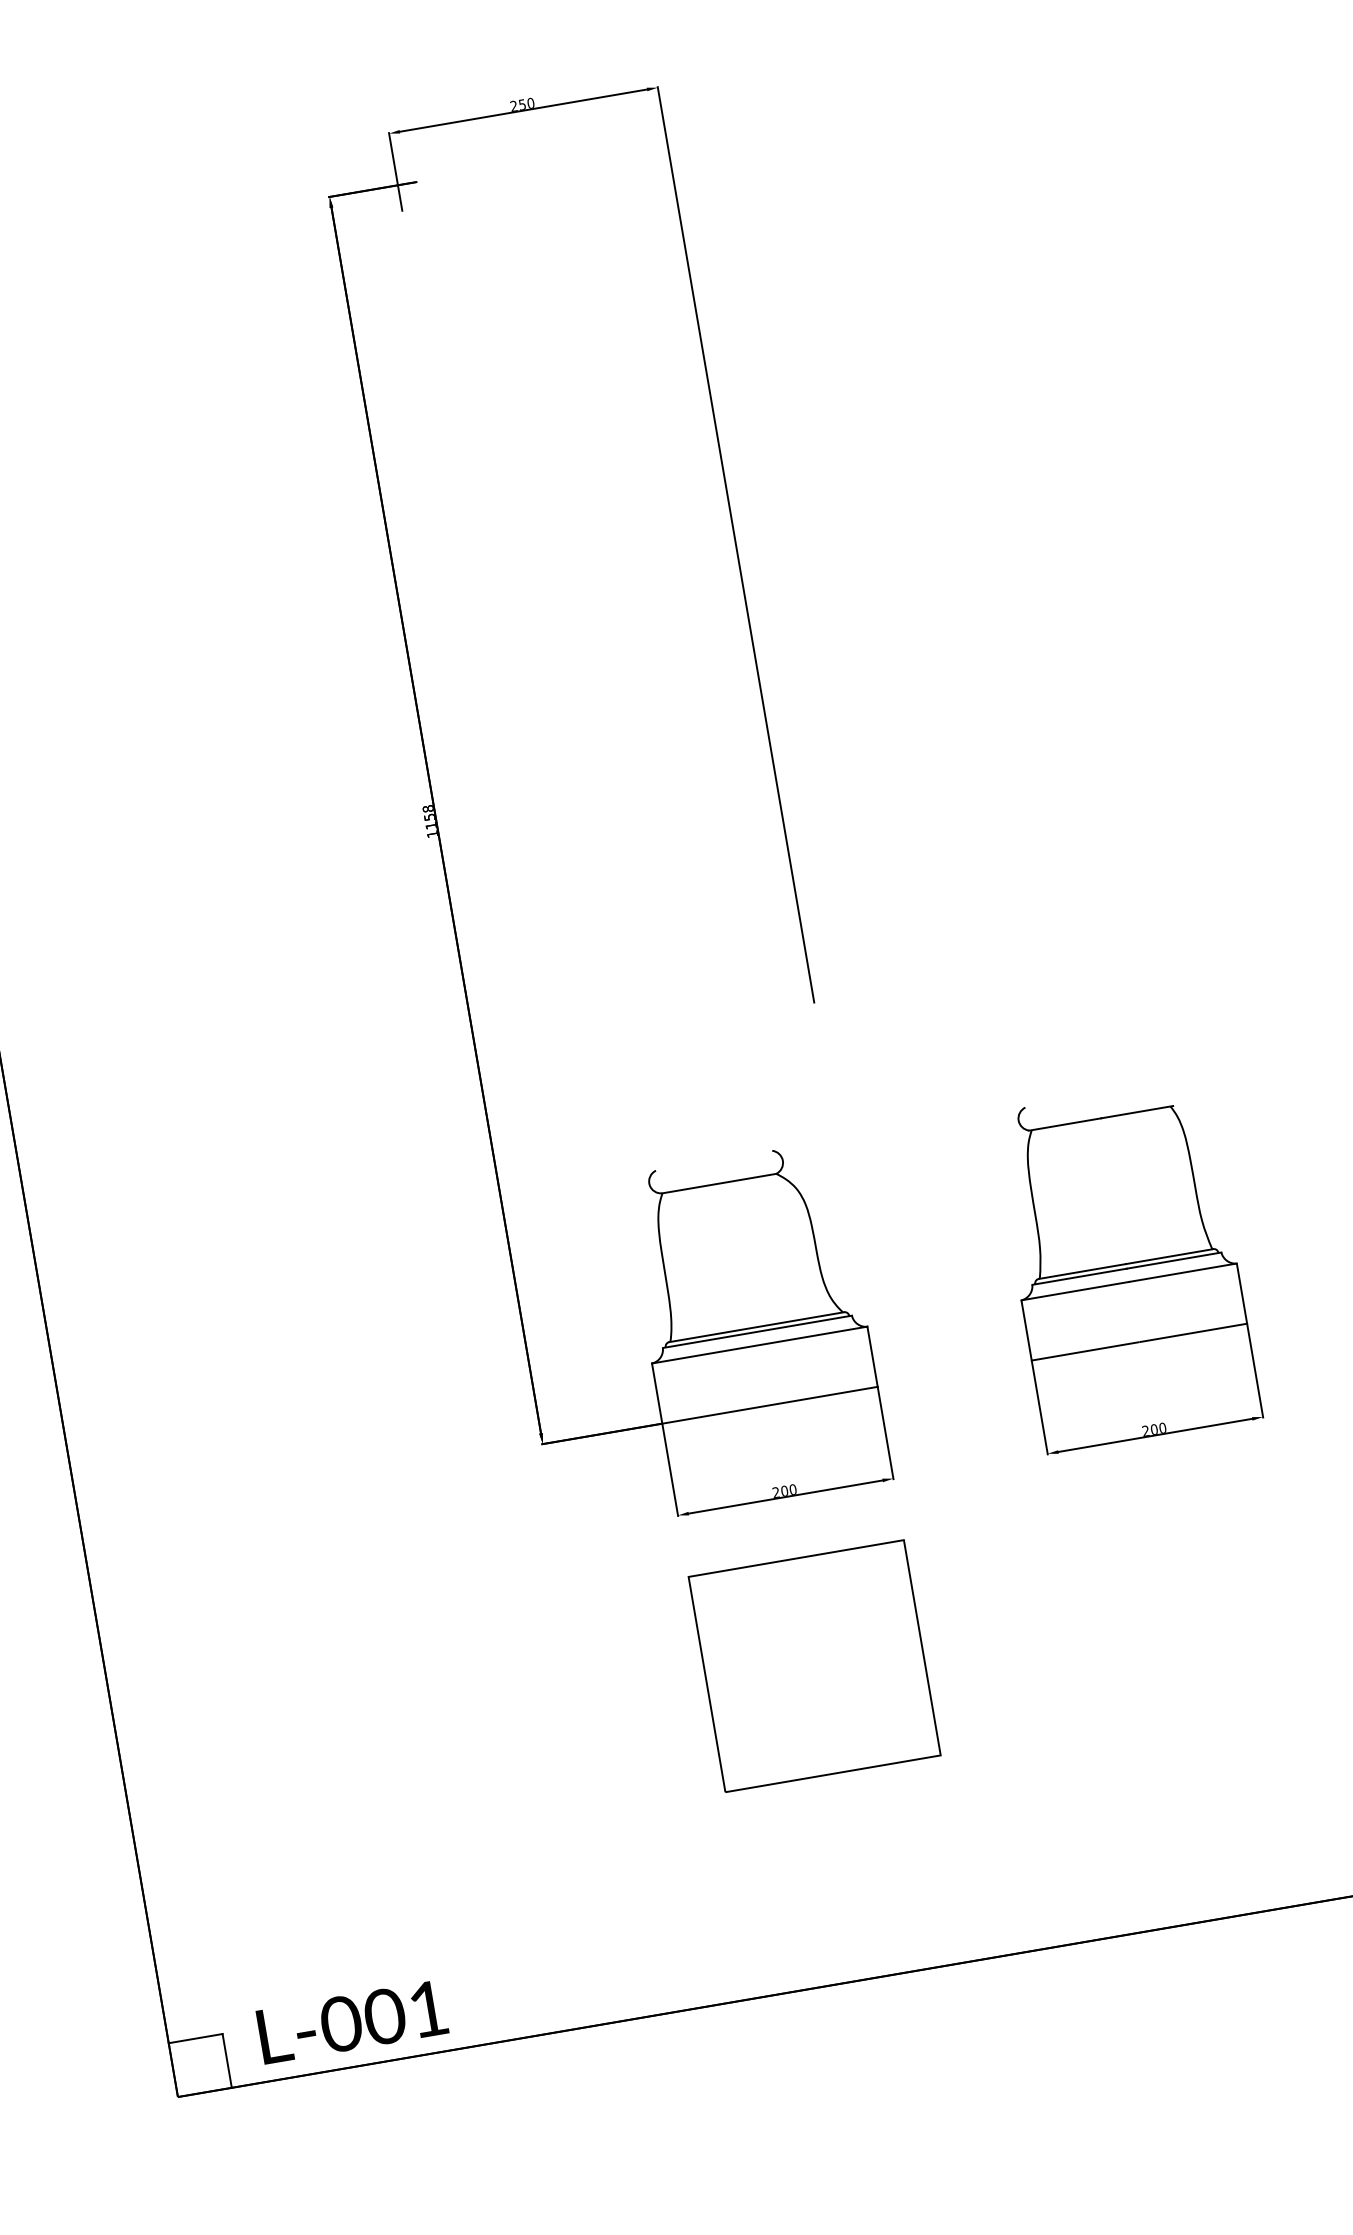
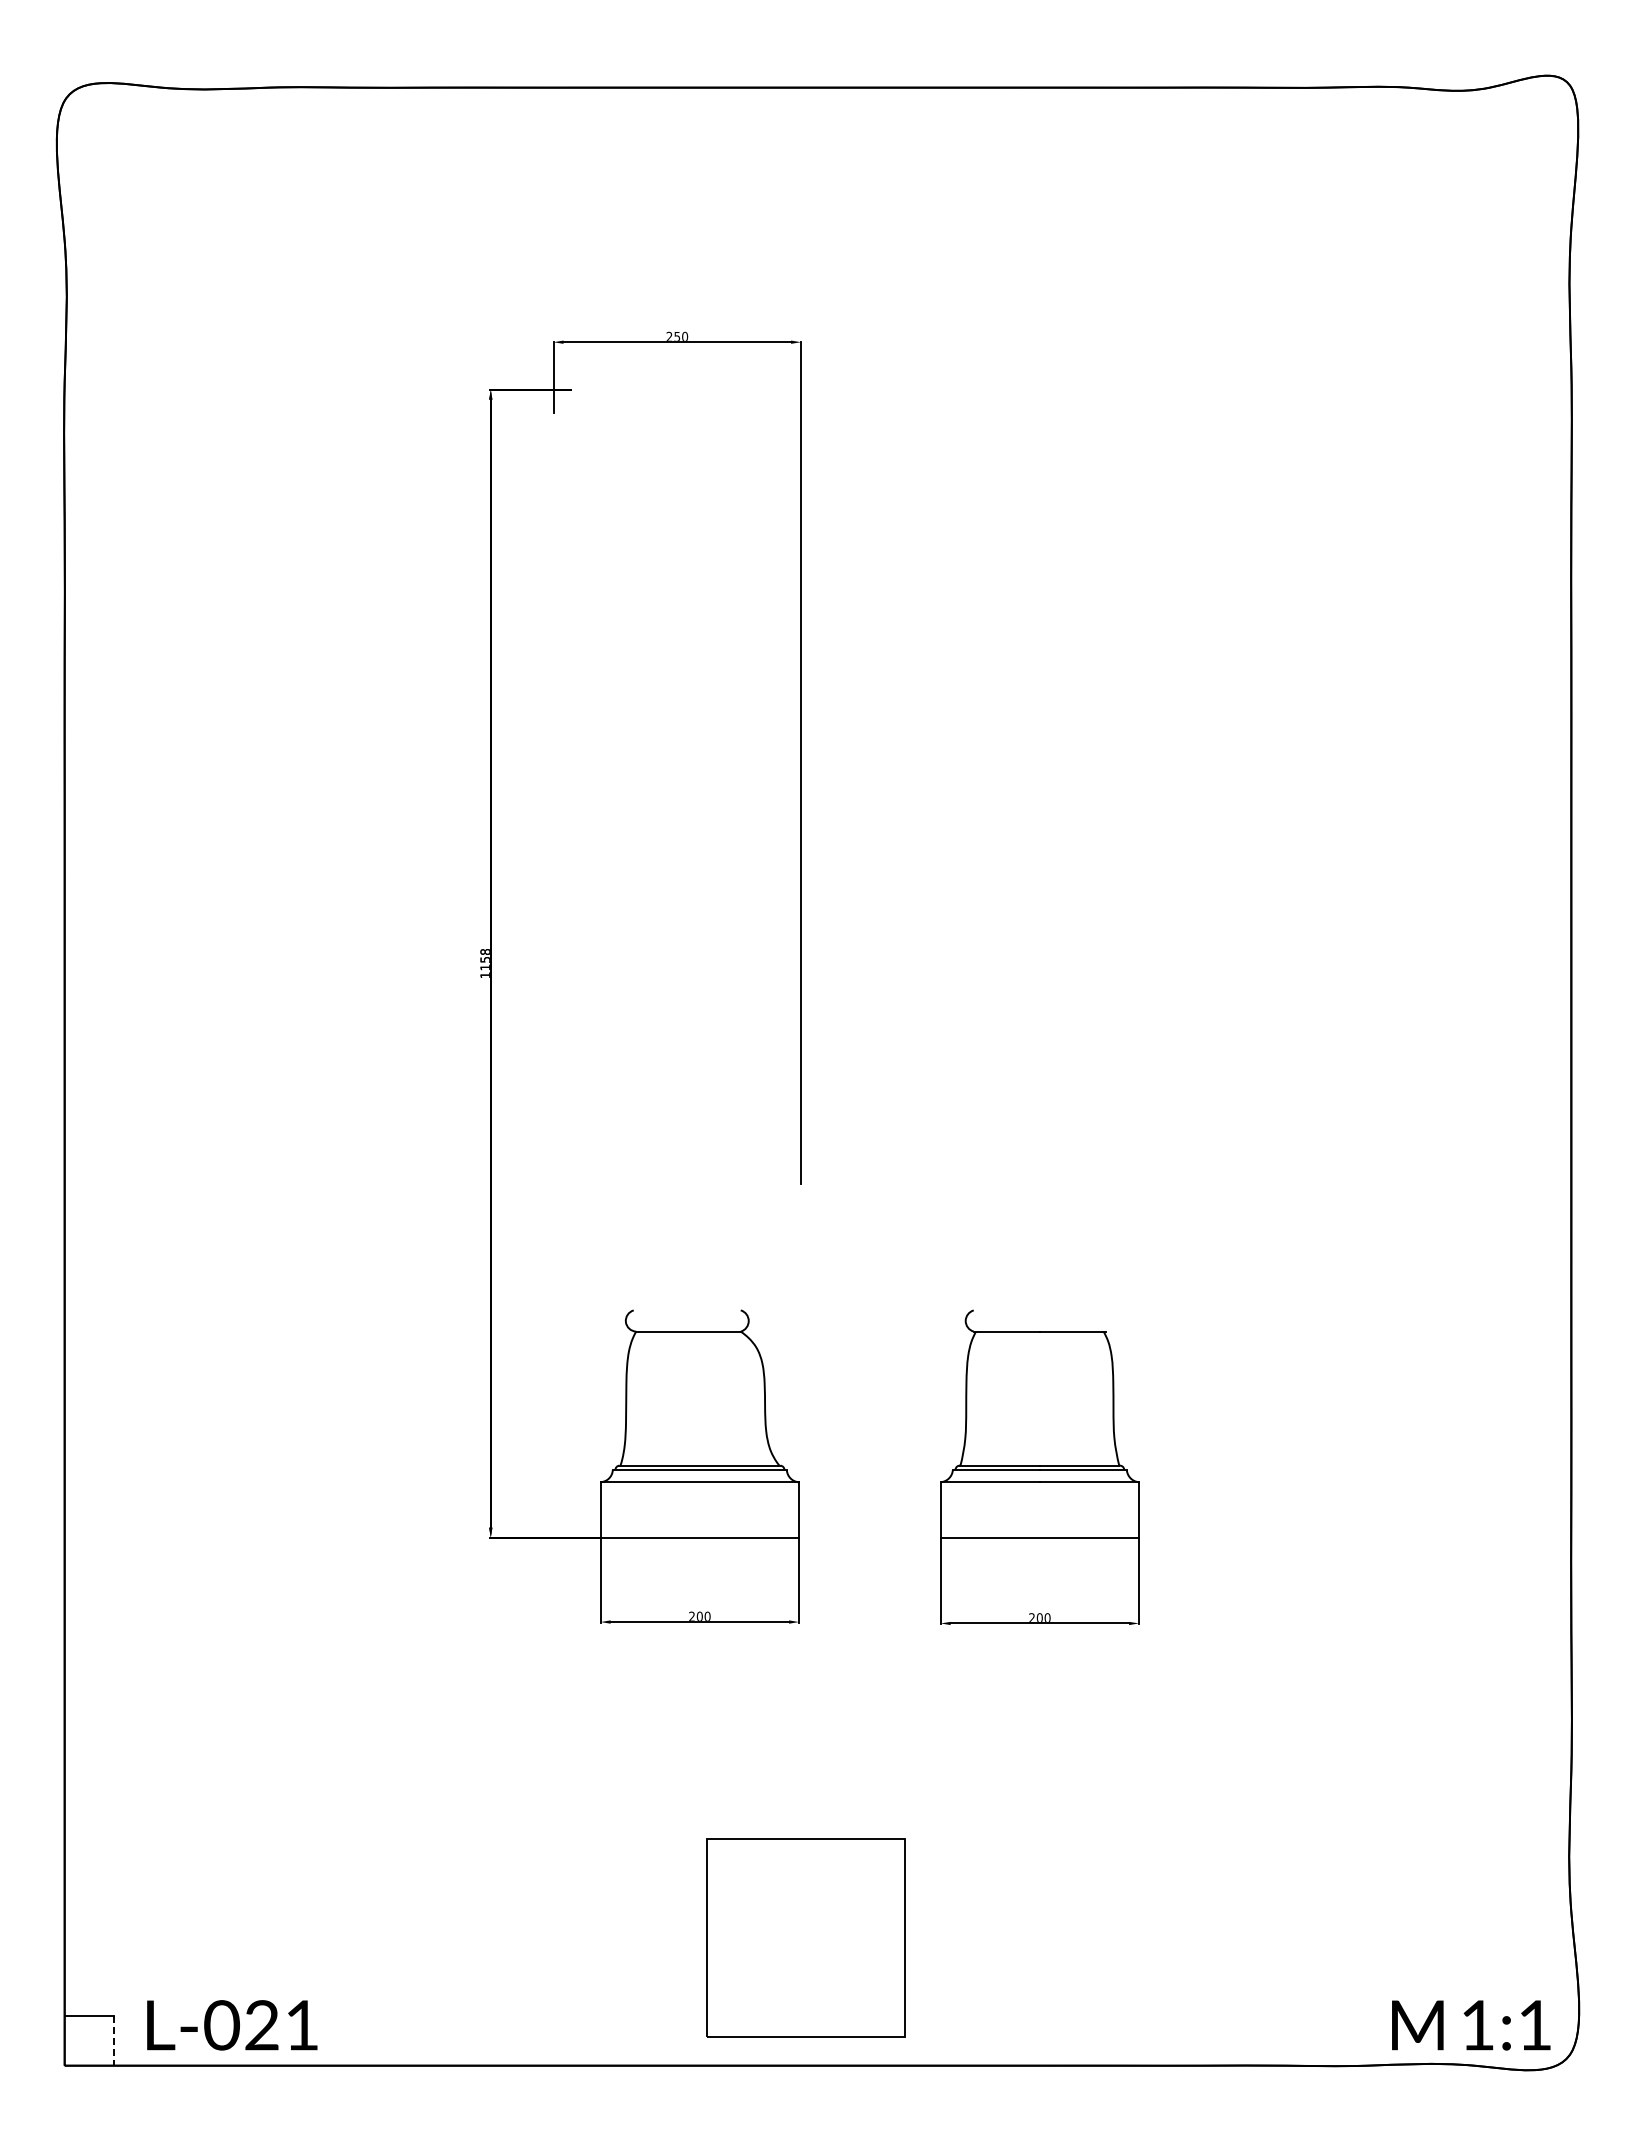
part: (814, 1666) -> (805, 1937), moved
text: (385, 2016) -> (262, 2025), L-001 -> L-021
line: (227, 2060) -> (114, 2040), solid -> dashed

